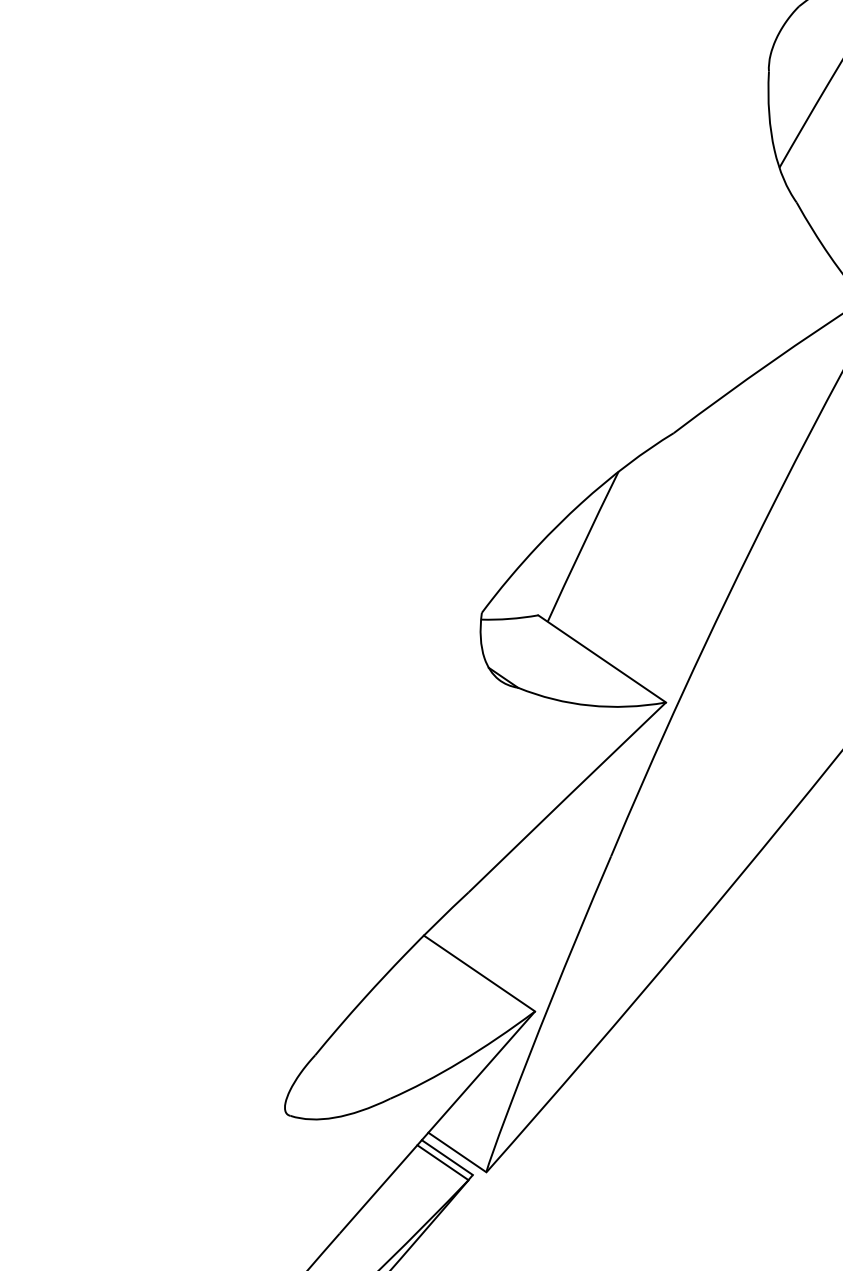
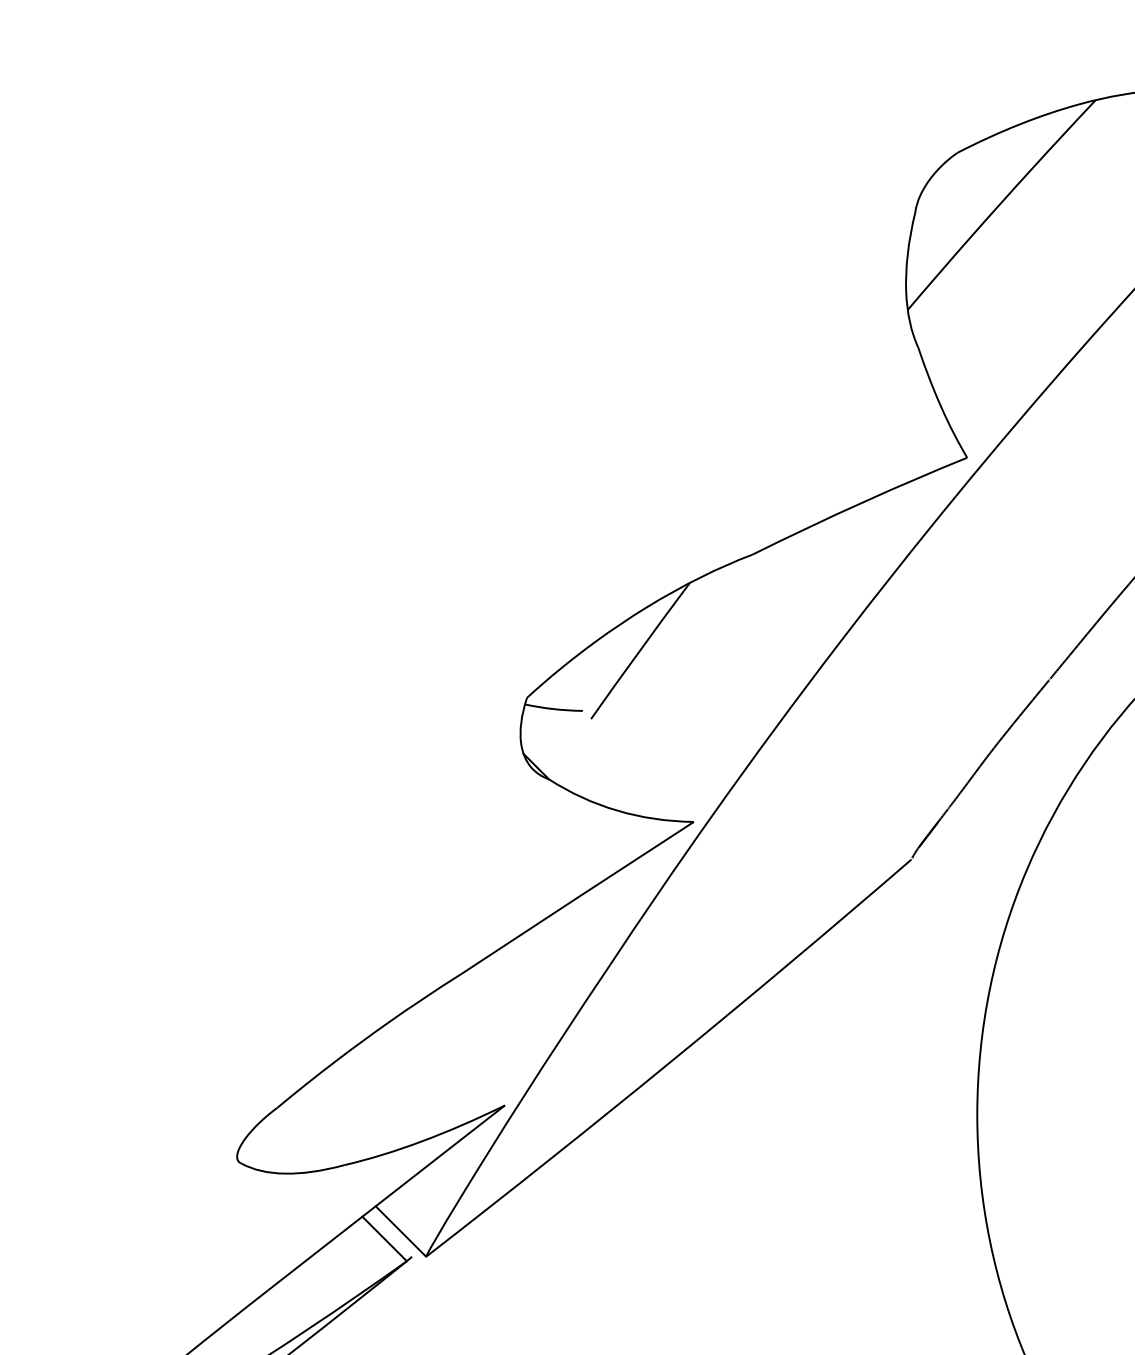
line: (601, 658) -> (637, 765), removed
line: (479, 972) -> (456, 1056), removed
line: (446, 1157) -> (389, 1234), removed

